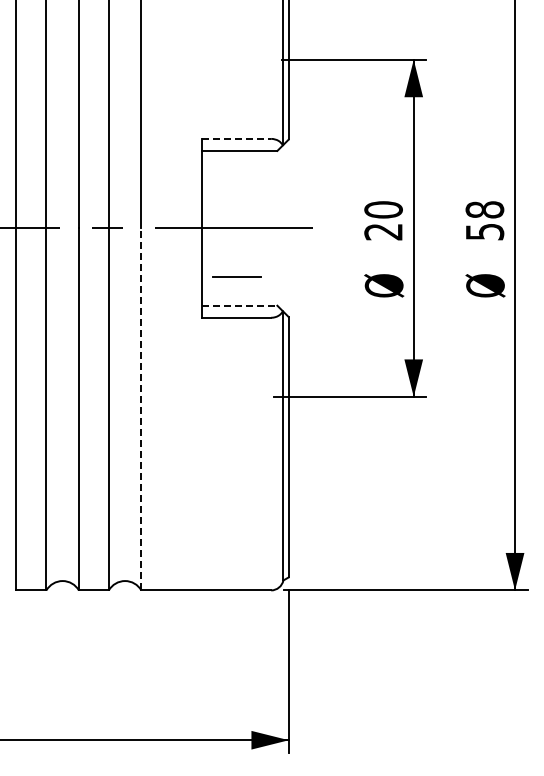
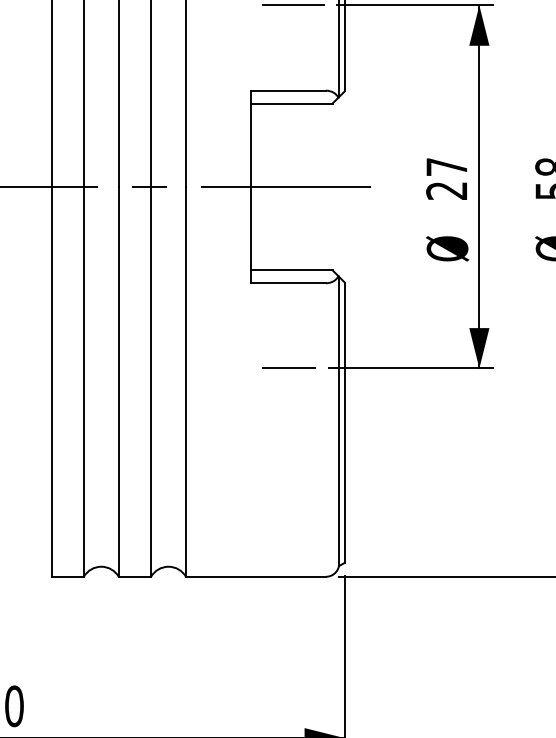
line: (240, 59) -> (292, 5), added
line: (236, 138) -> (288, 90), dashed -> solid
text: (383, 209) -> (446, 166), 20 -> 27
line: (236, 276) -> (288, 368), moved
line: (239, 305) -> (291, 270), dashed -> solid
line: (141, 408) -> (186, 380), dashed -> solid

